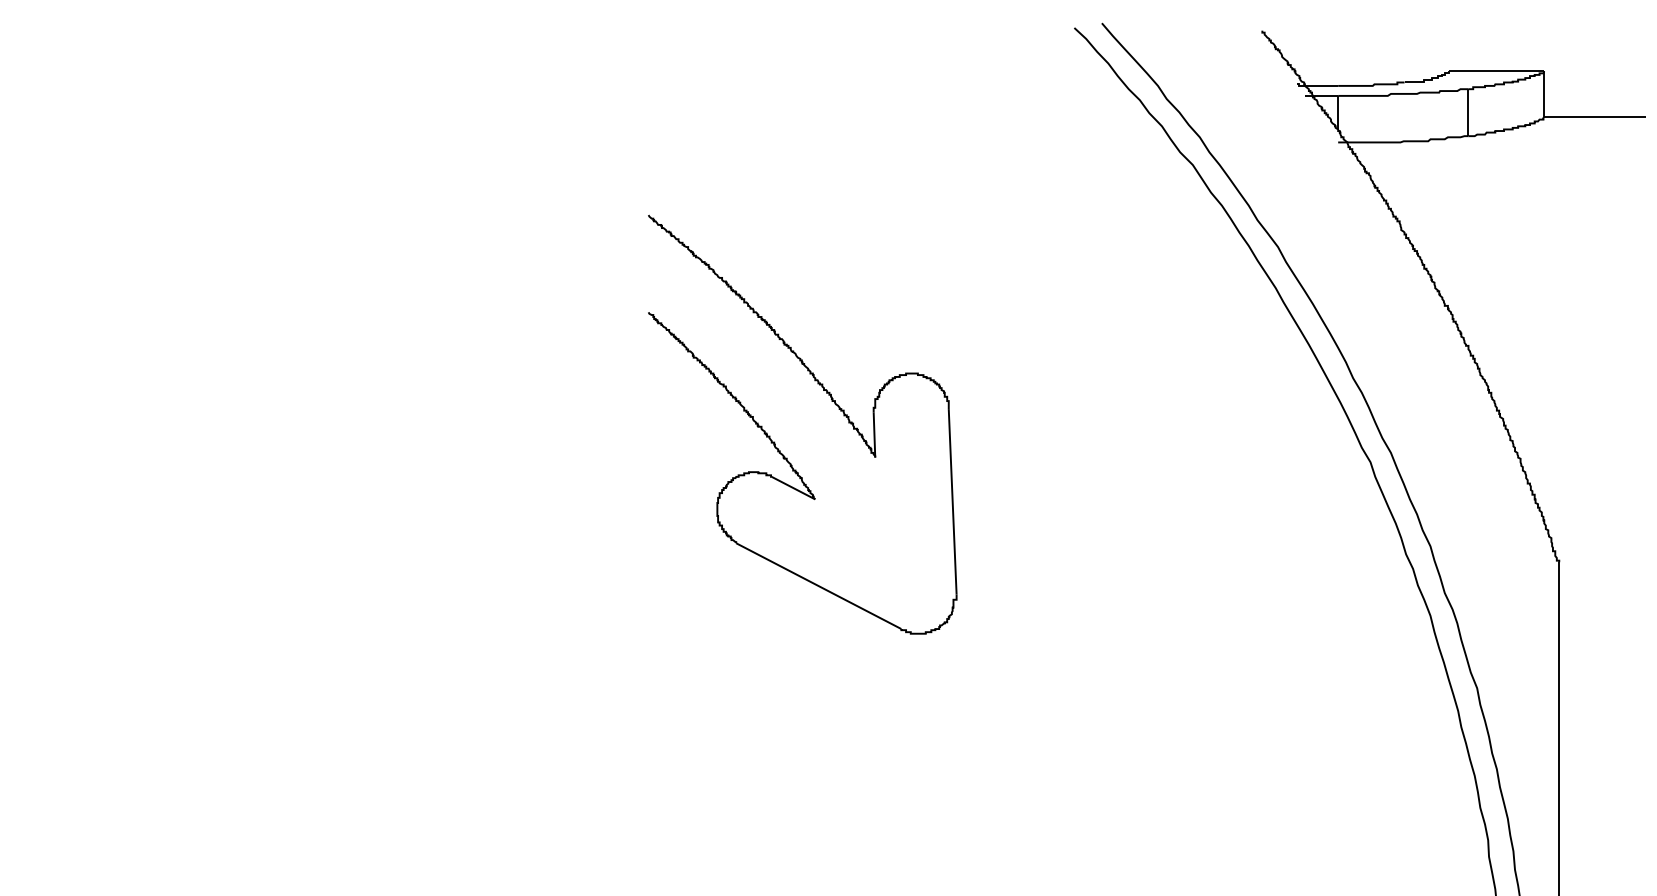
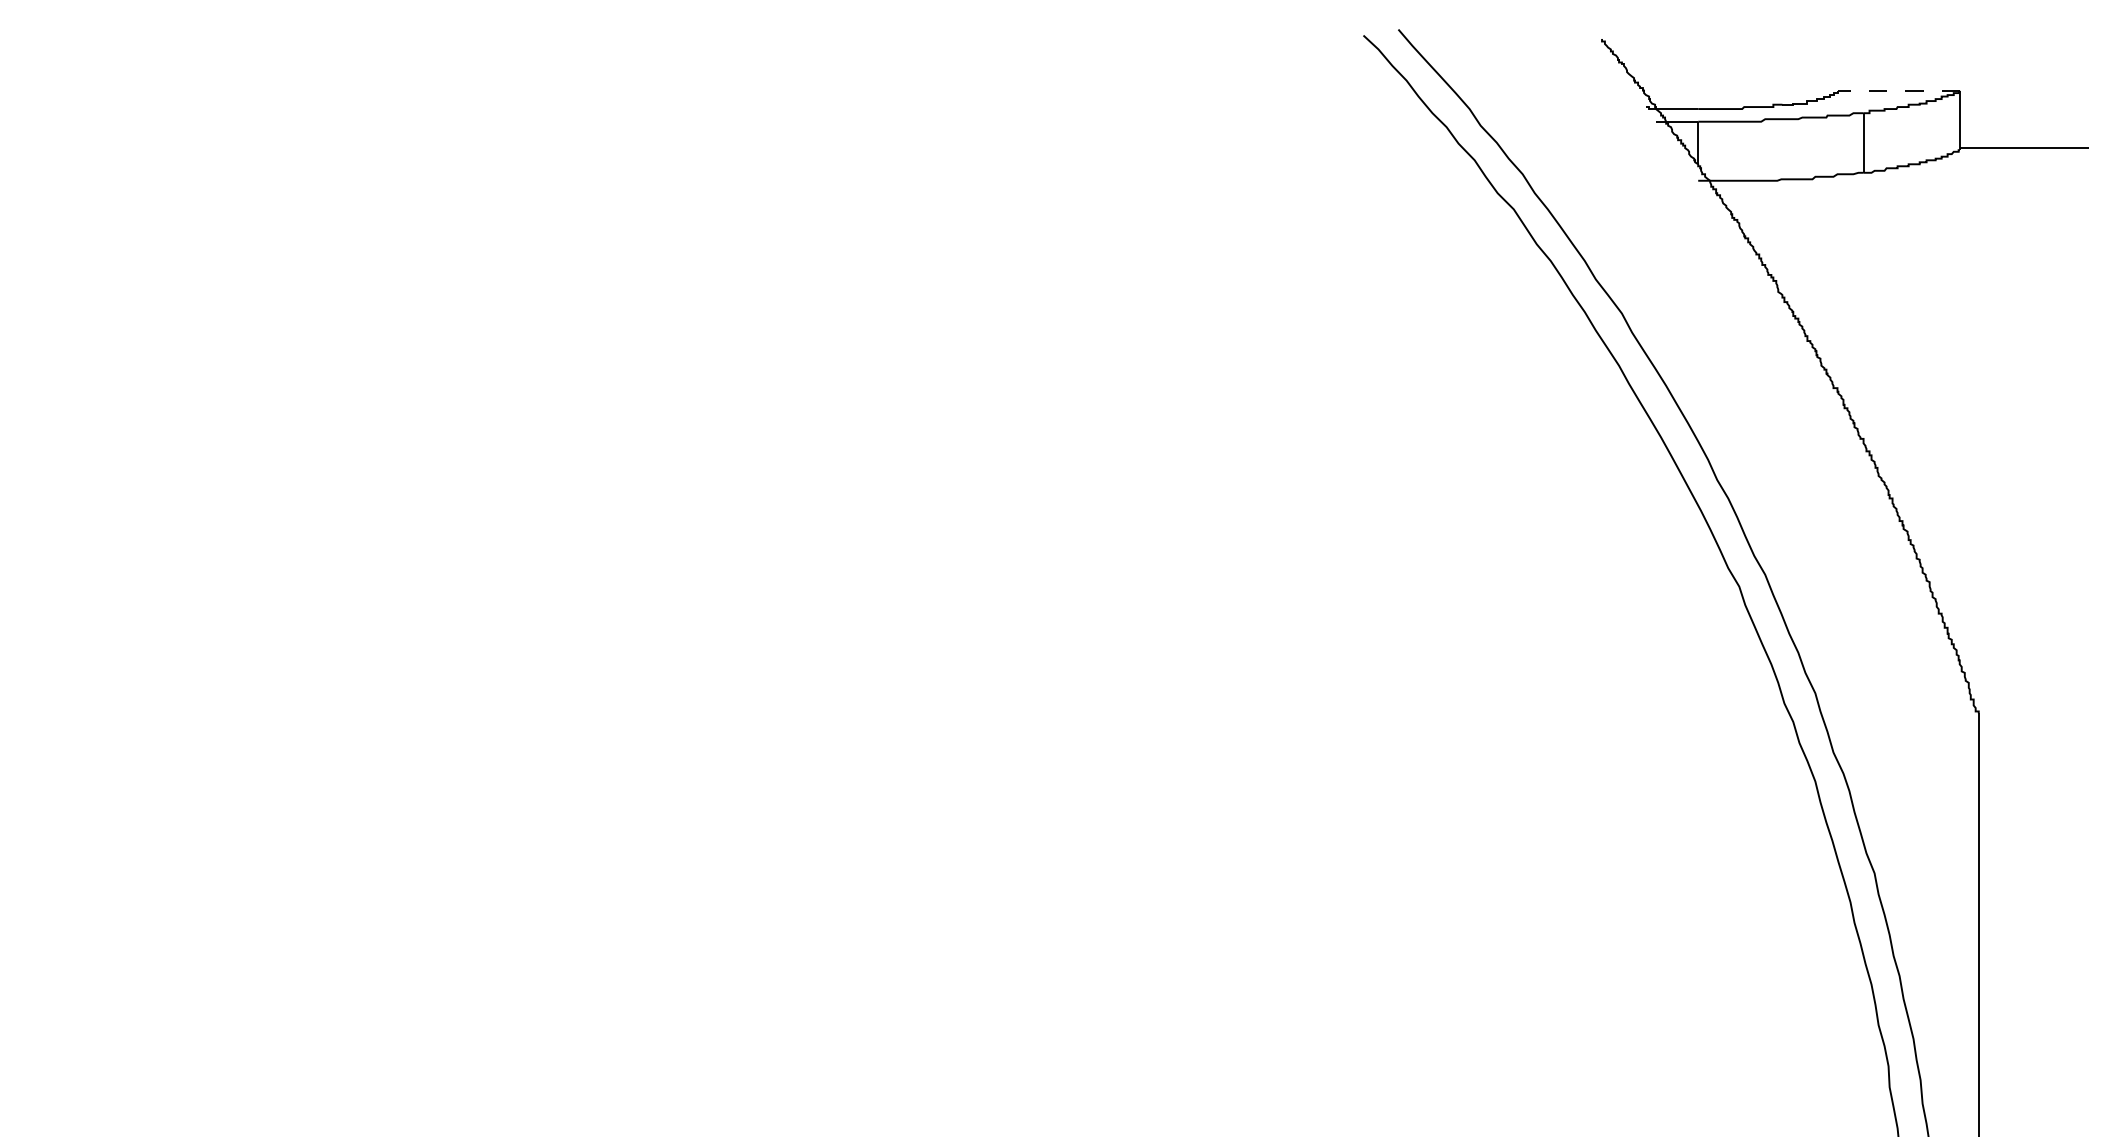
line: (1496, 71) -> (1899, 90), solid -> dashed
part: (775, 442) -> (984, 561), removed

